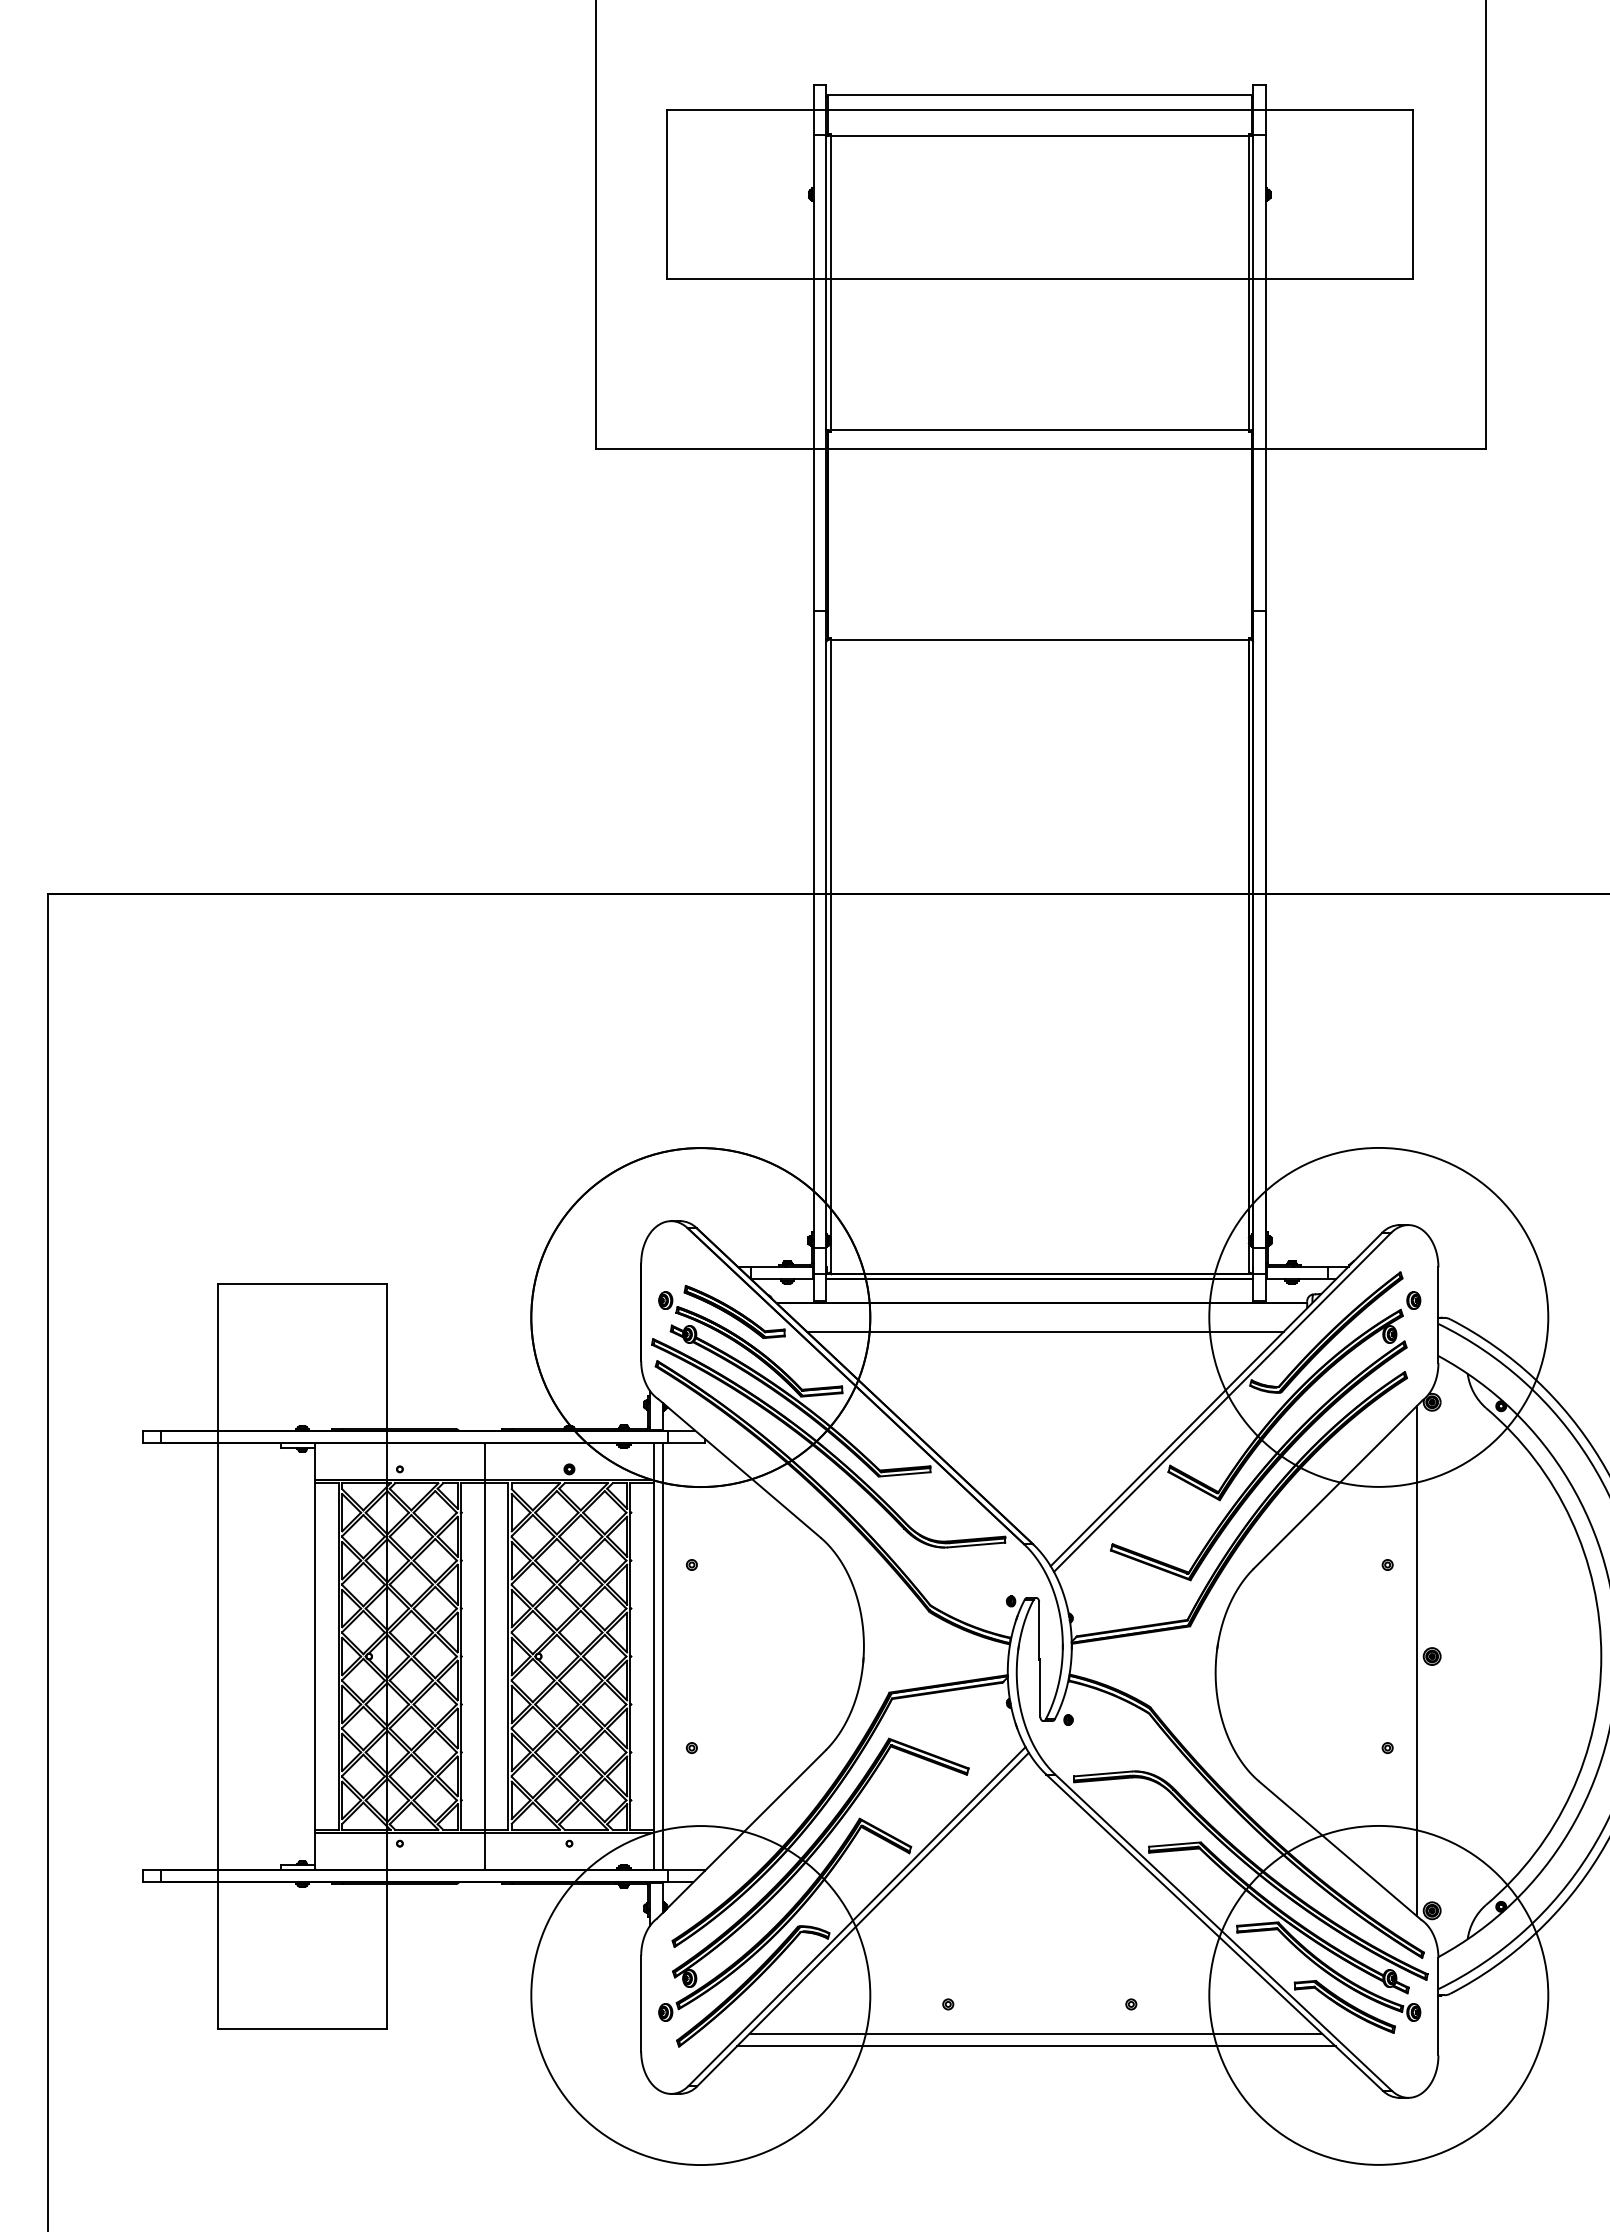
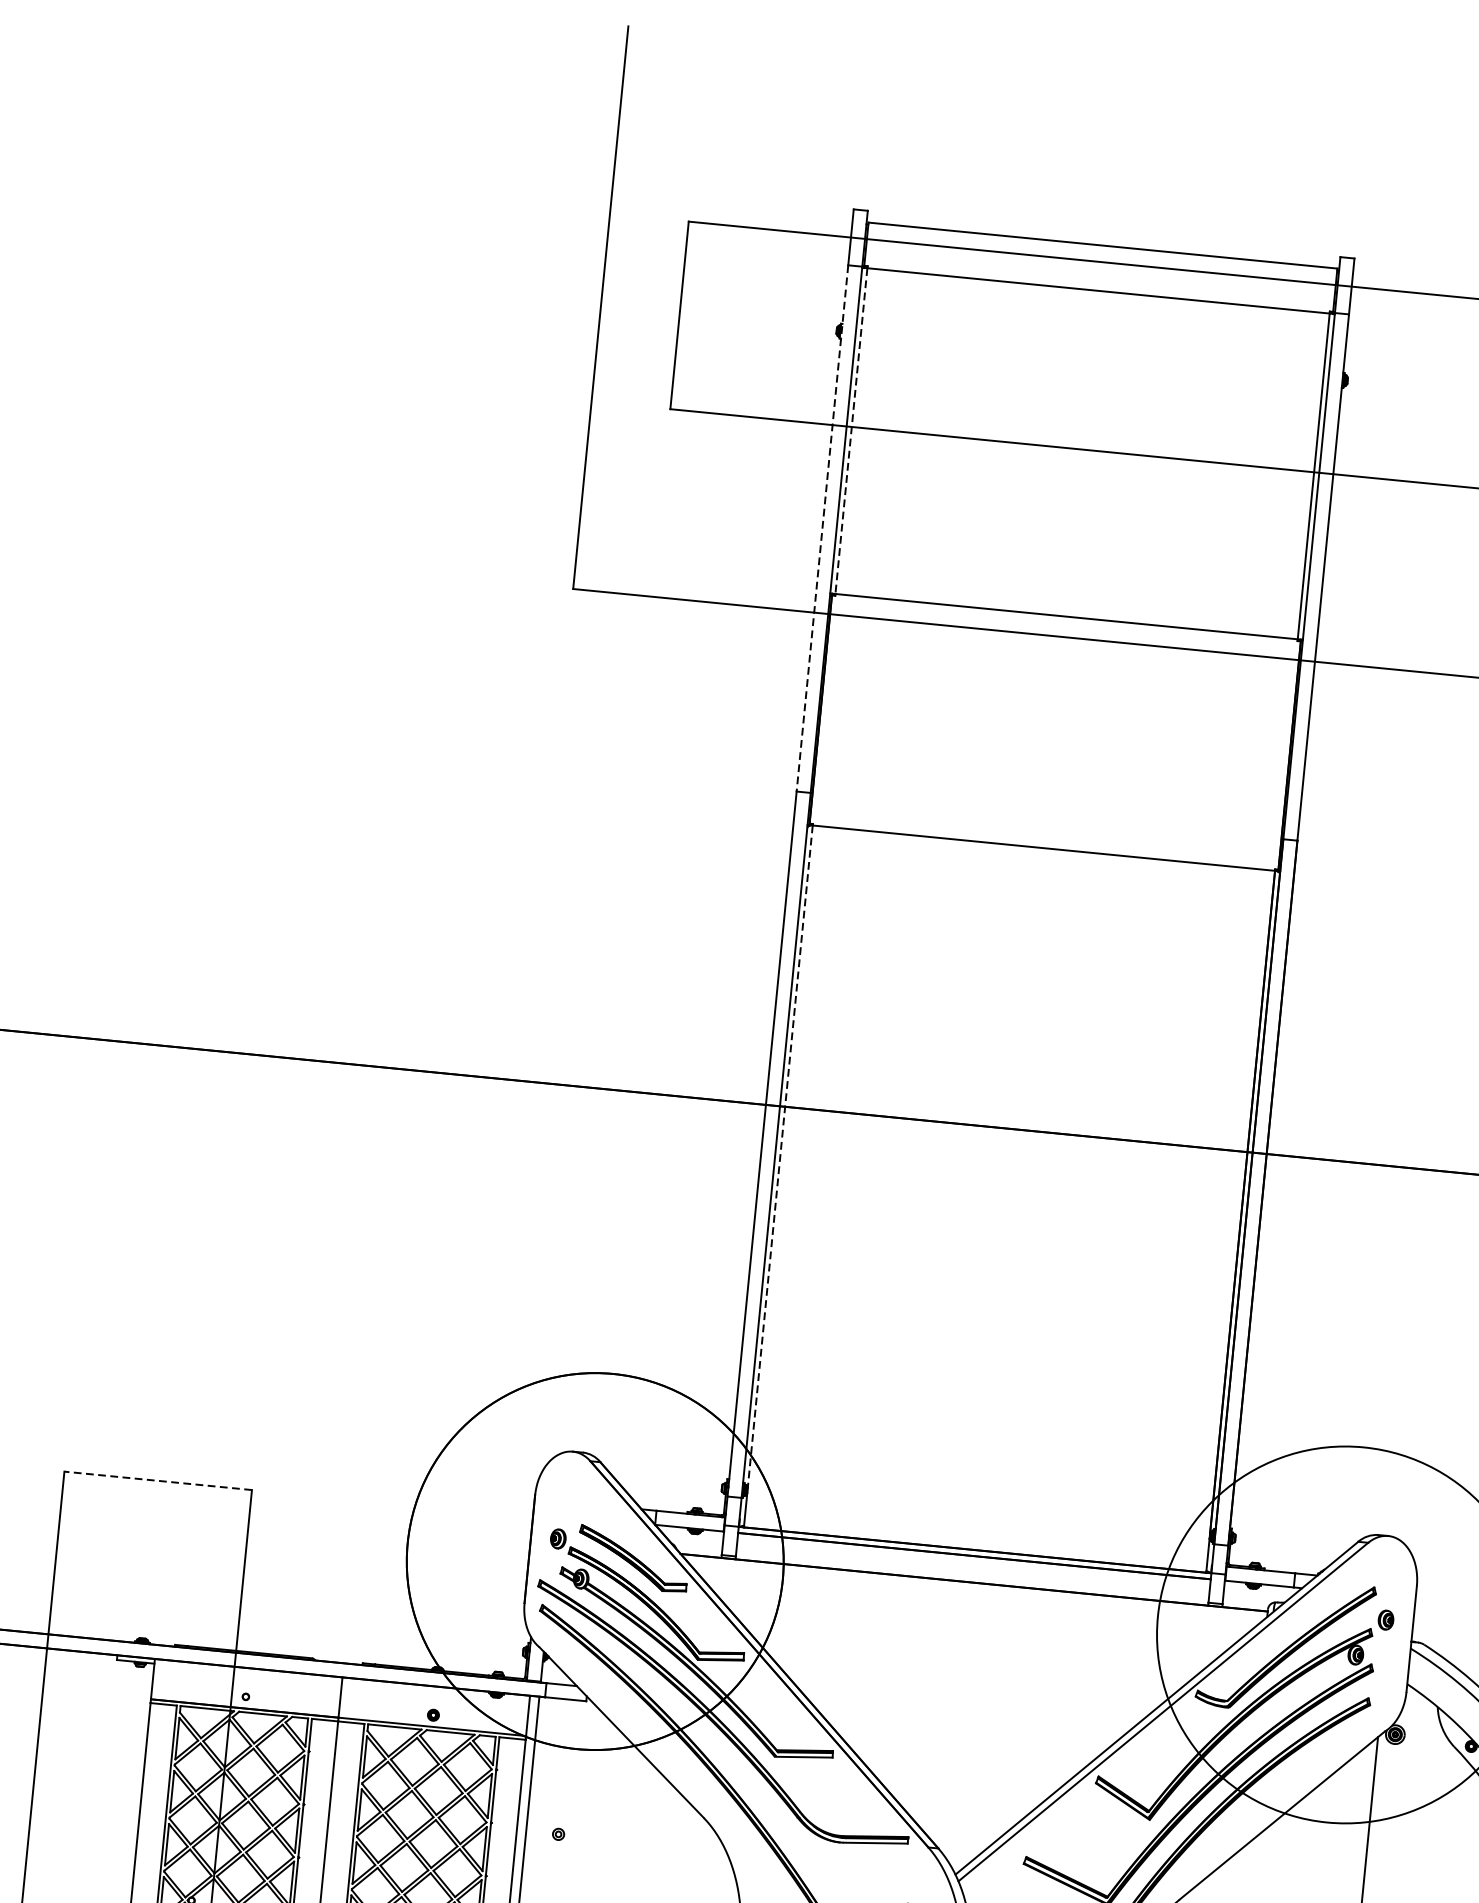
line: (830, 283) -> (850, 431), solid -> dashed
line: (813, 372) -> (822, 528), solid -> dashed
line: (830, 939) -> (779, 1157), solid -> dashed
line: (302, 1283) -> (158, 1480), solid -> dashed
line: (1044, 1331) -> (974, 1614), removed

